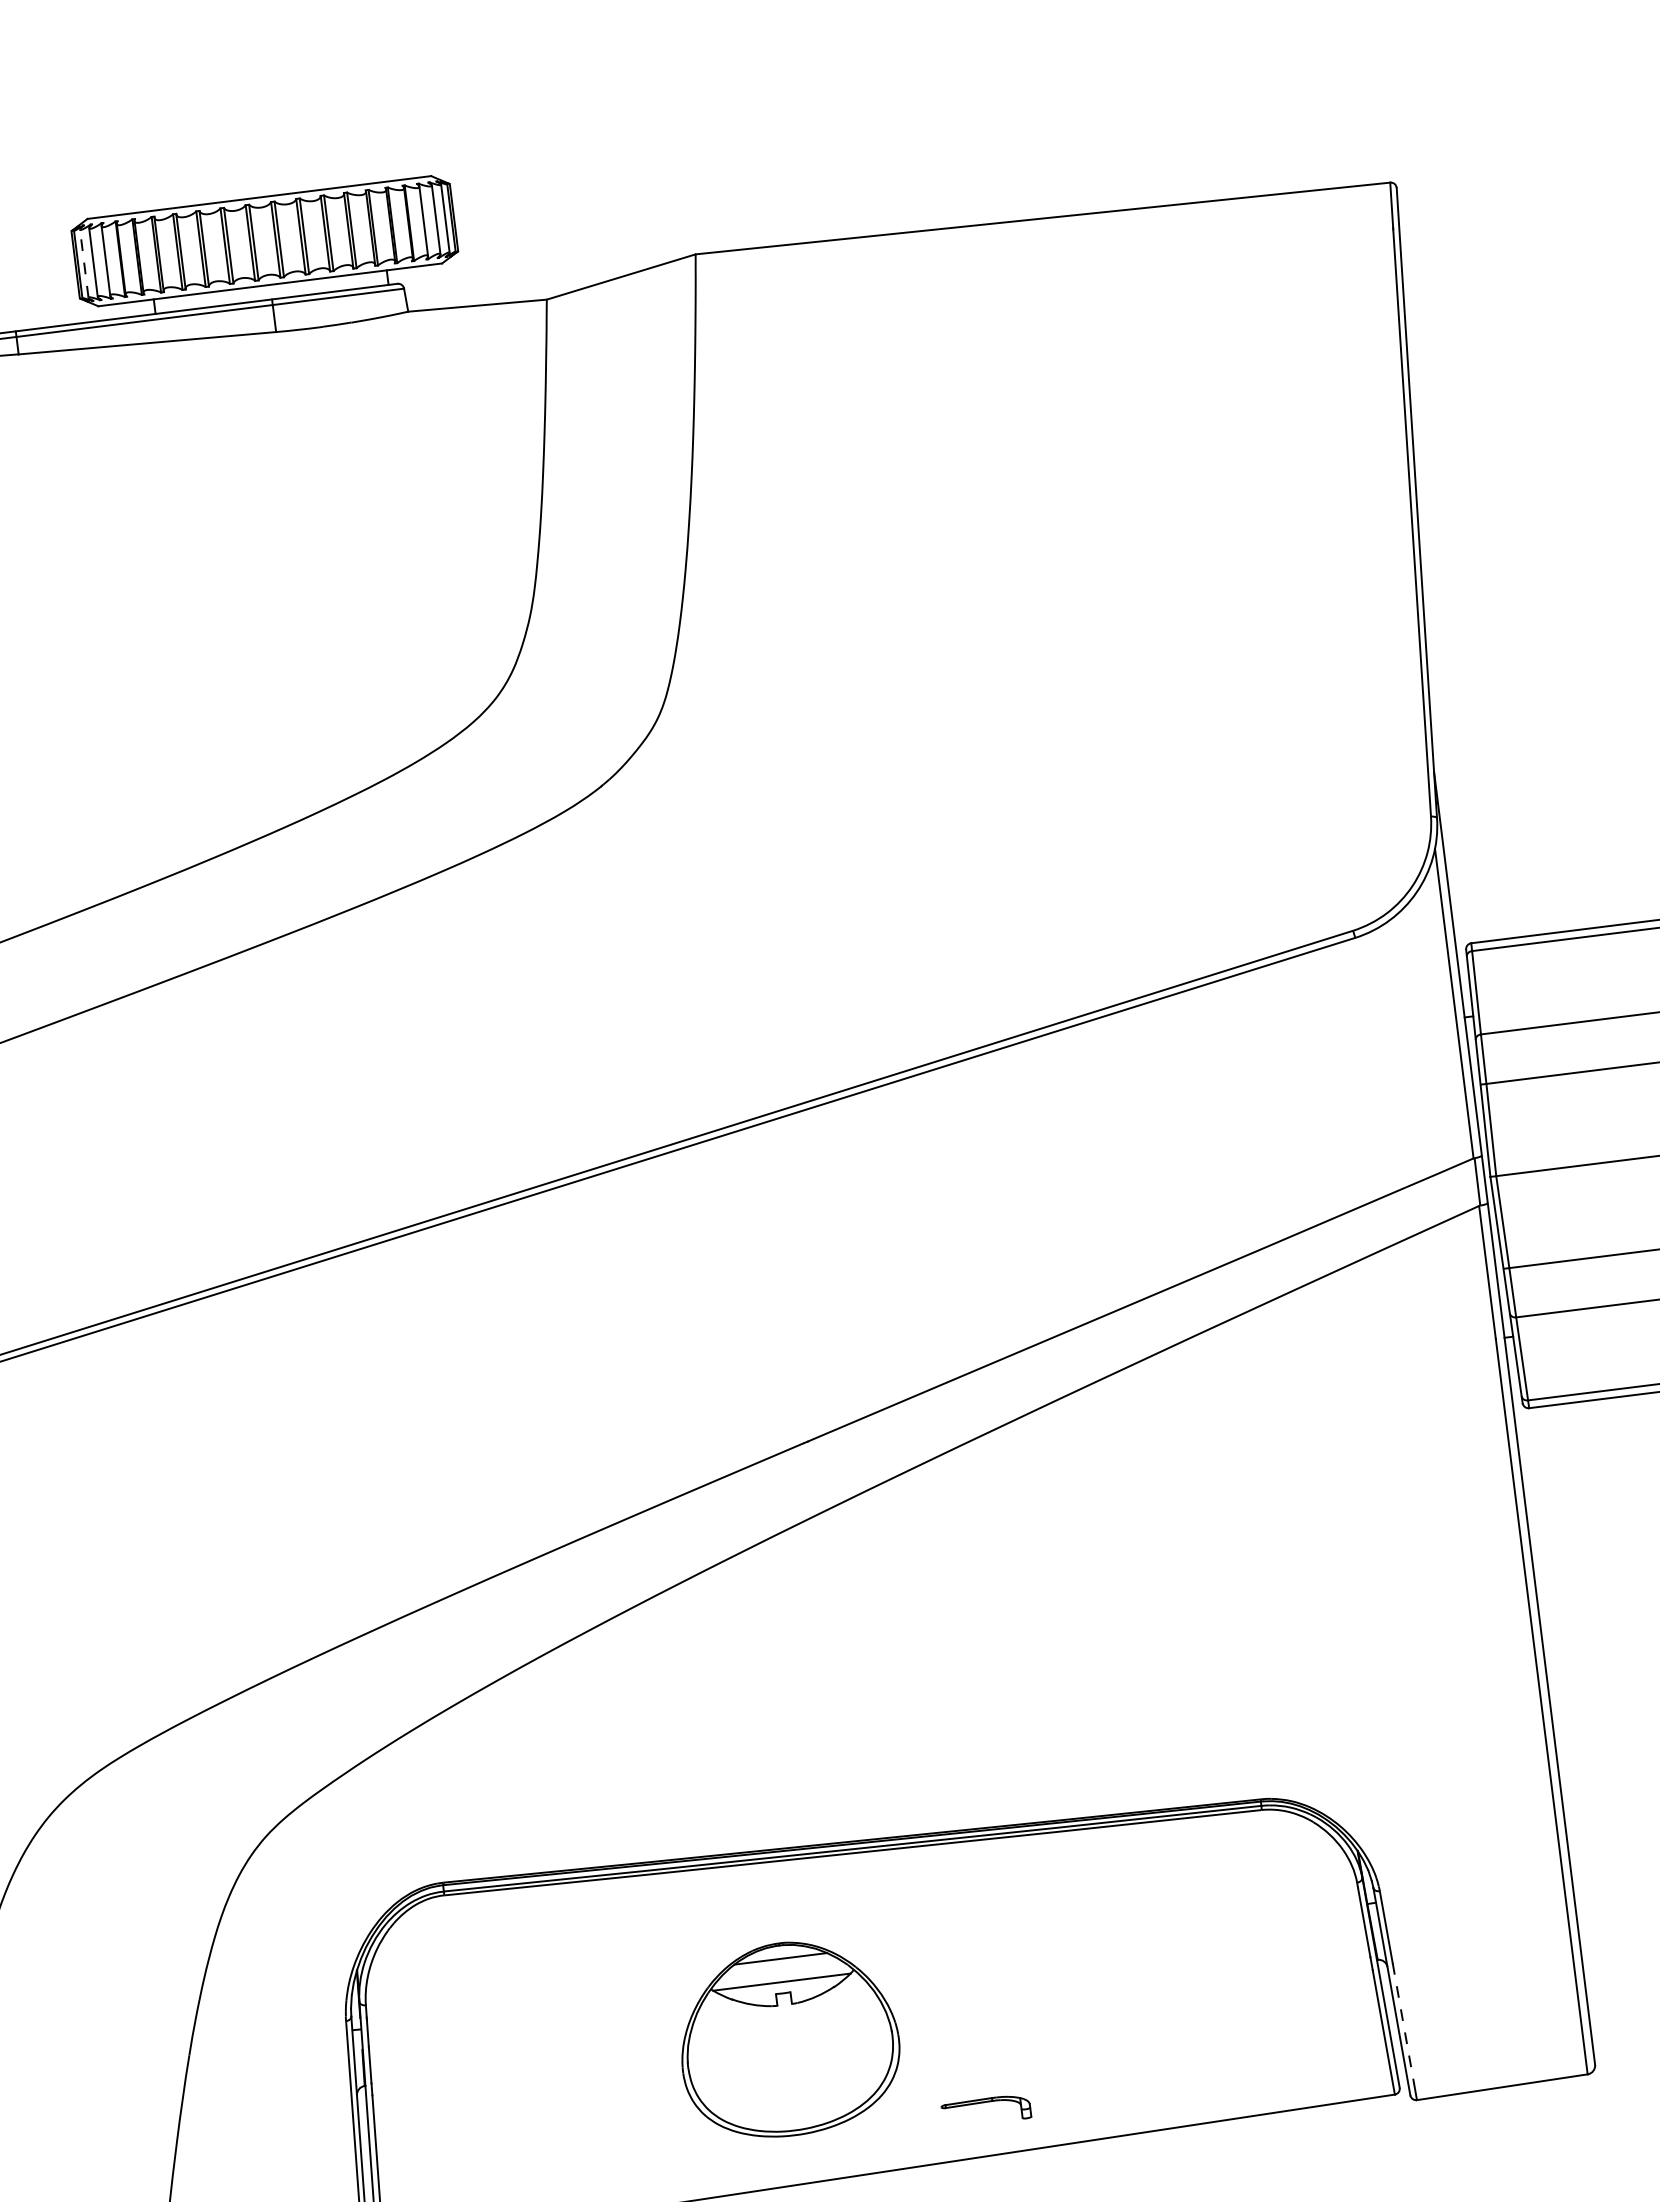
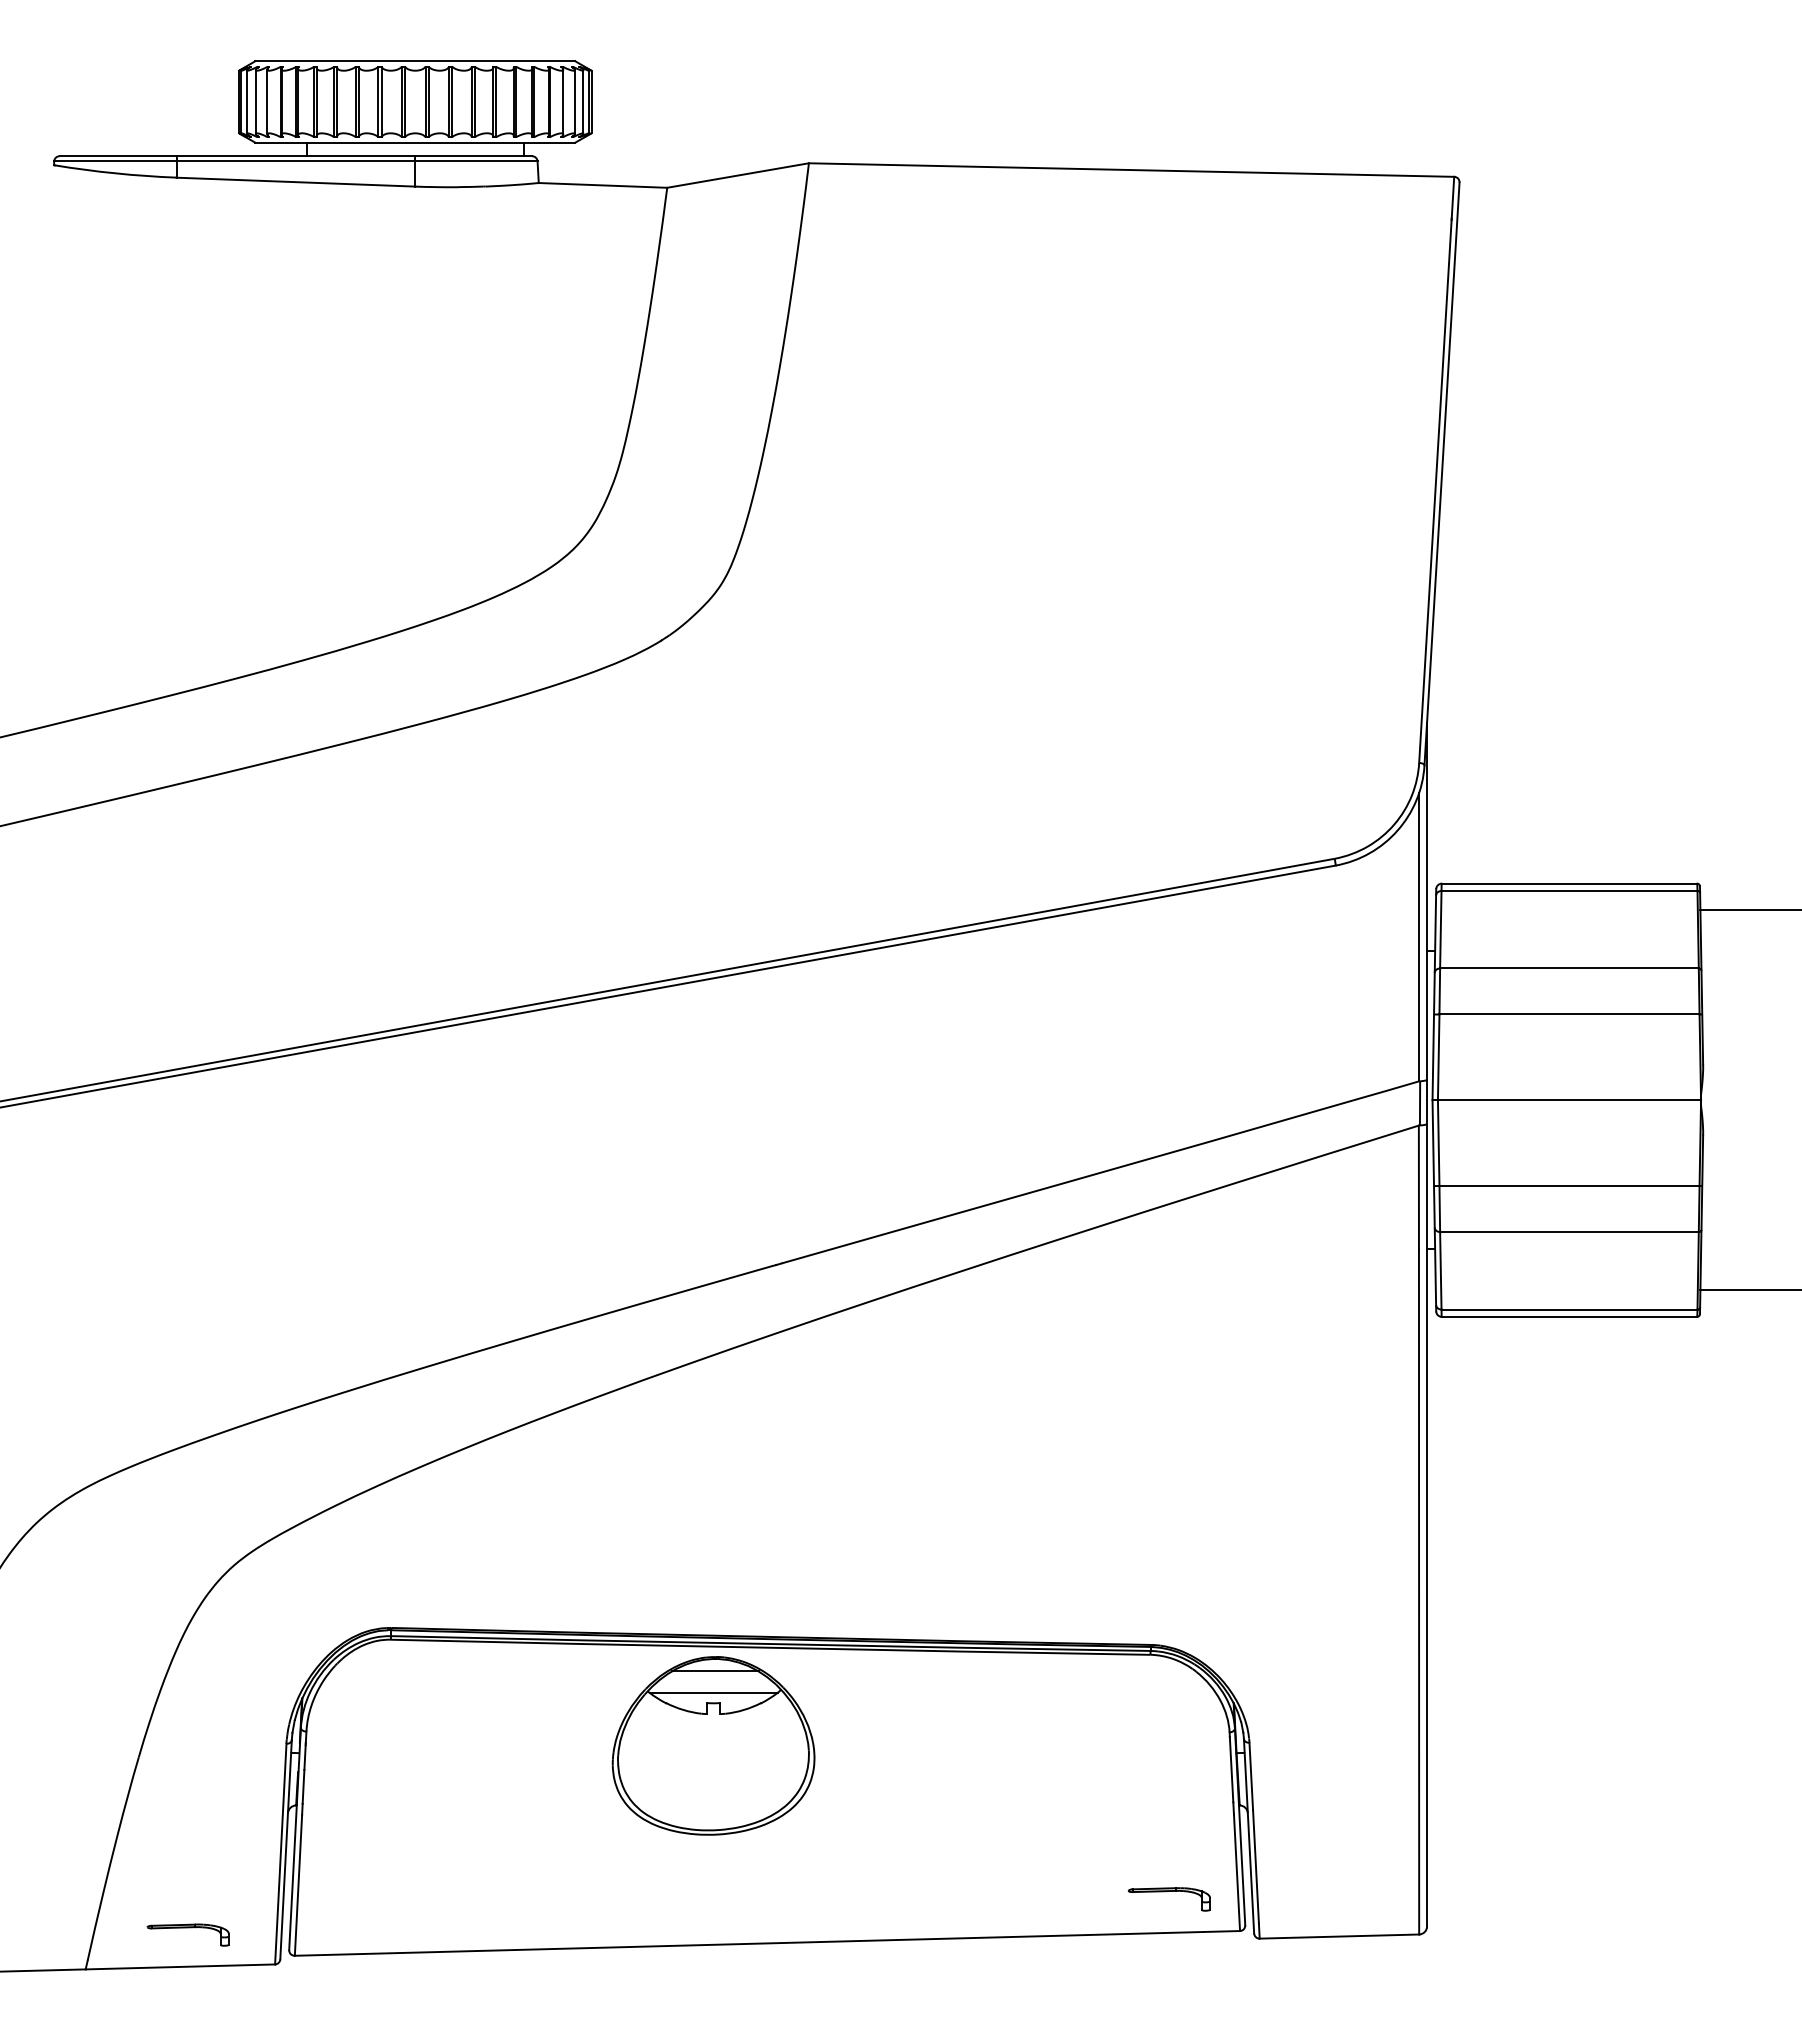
line: (84, 263) -> (247, 101), dashed -> solid
line: (1402, 2023) -> (1255, 1866), dashed -> solid
part: (788, 2038) -> (713, 1745), moved
part: (985, 2102) -> (1169, 1891), moved

